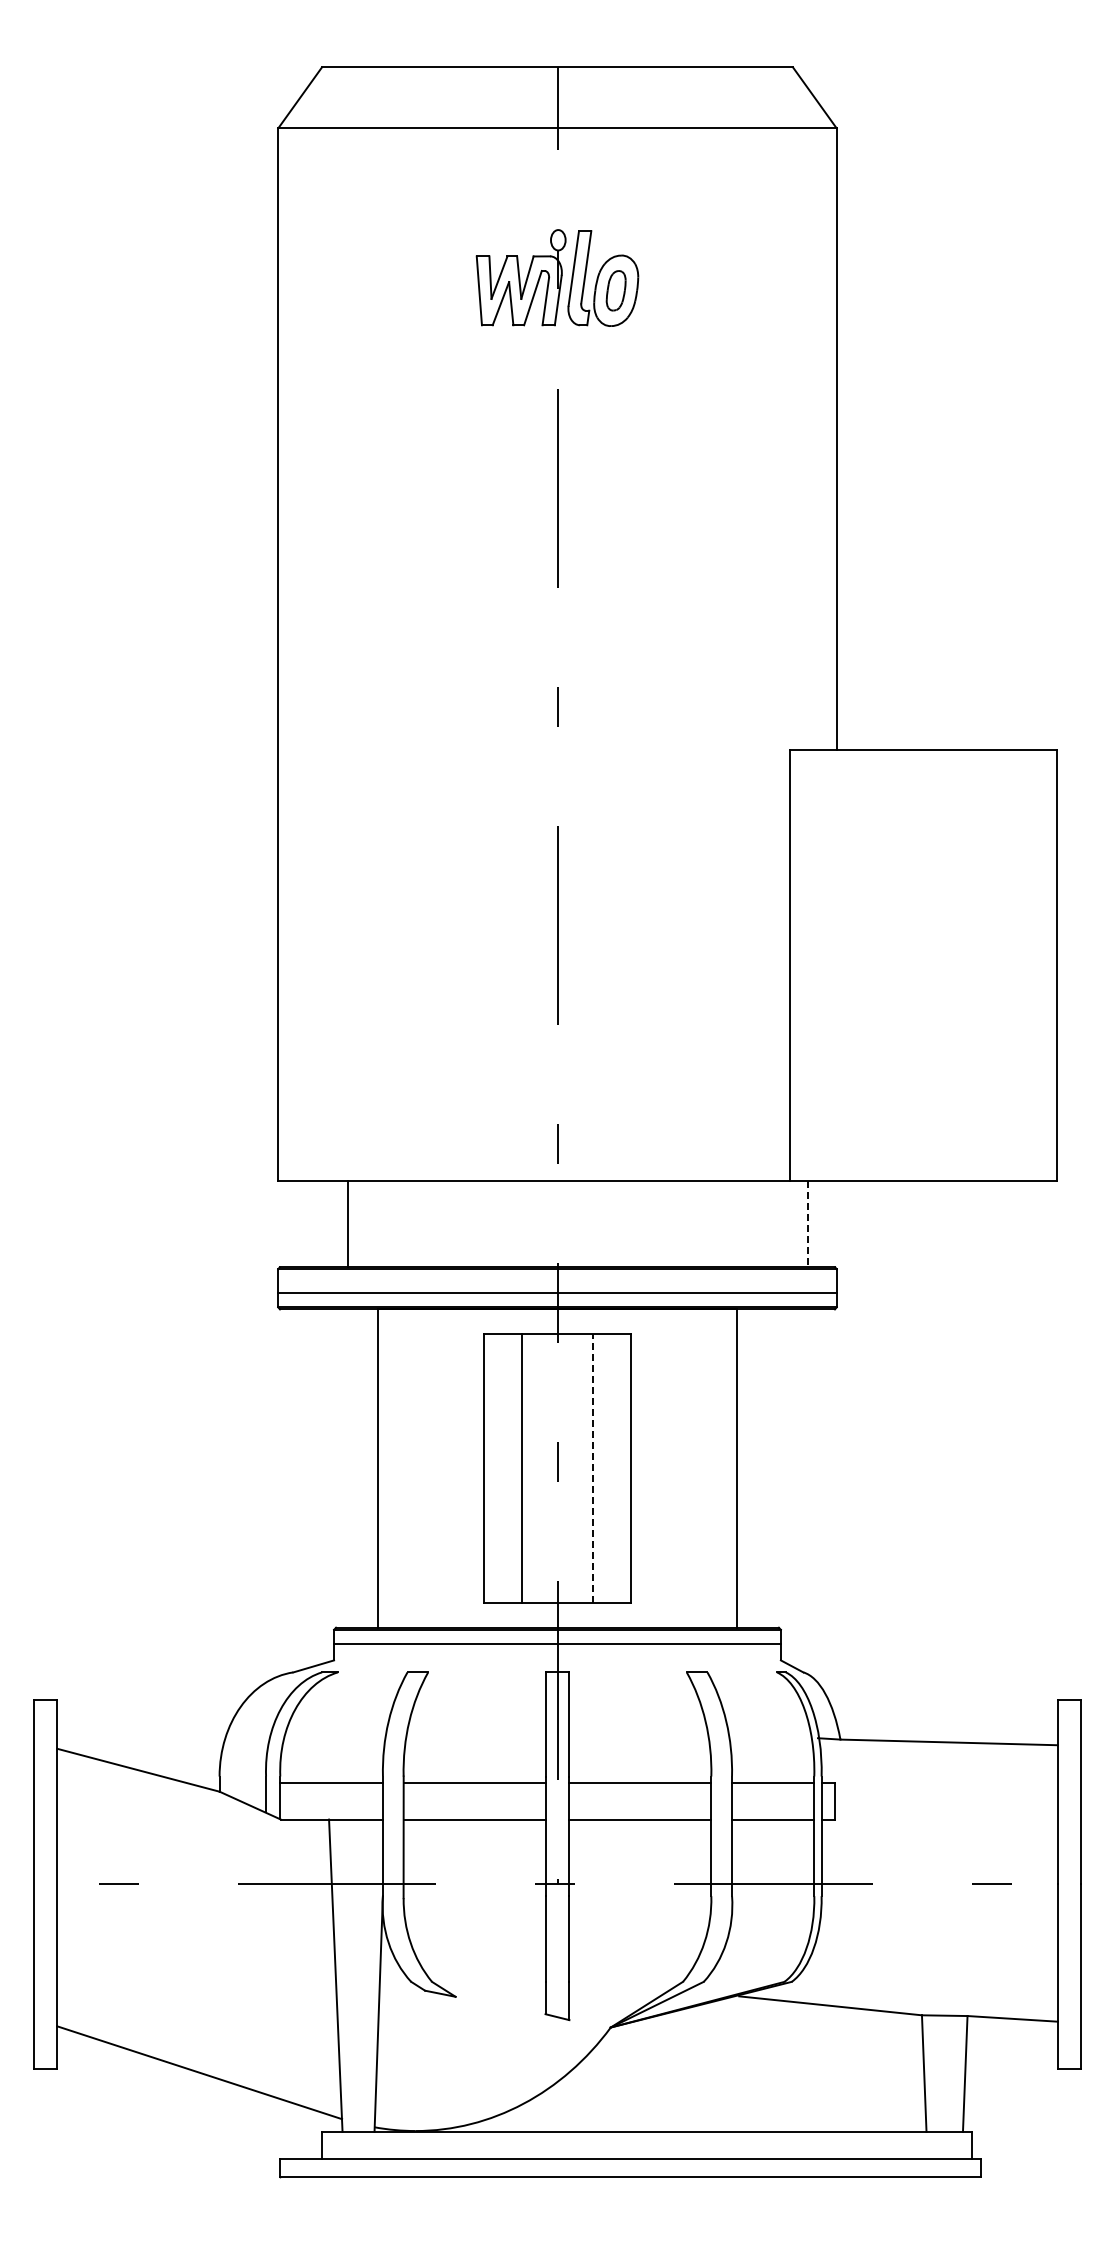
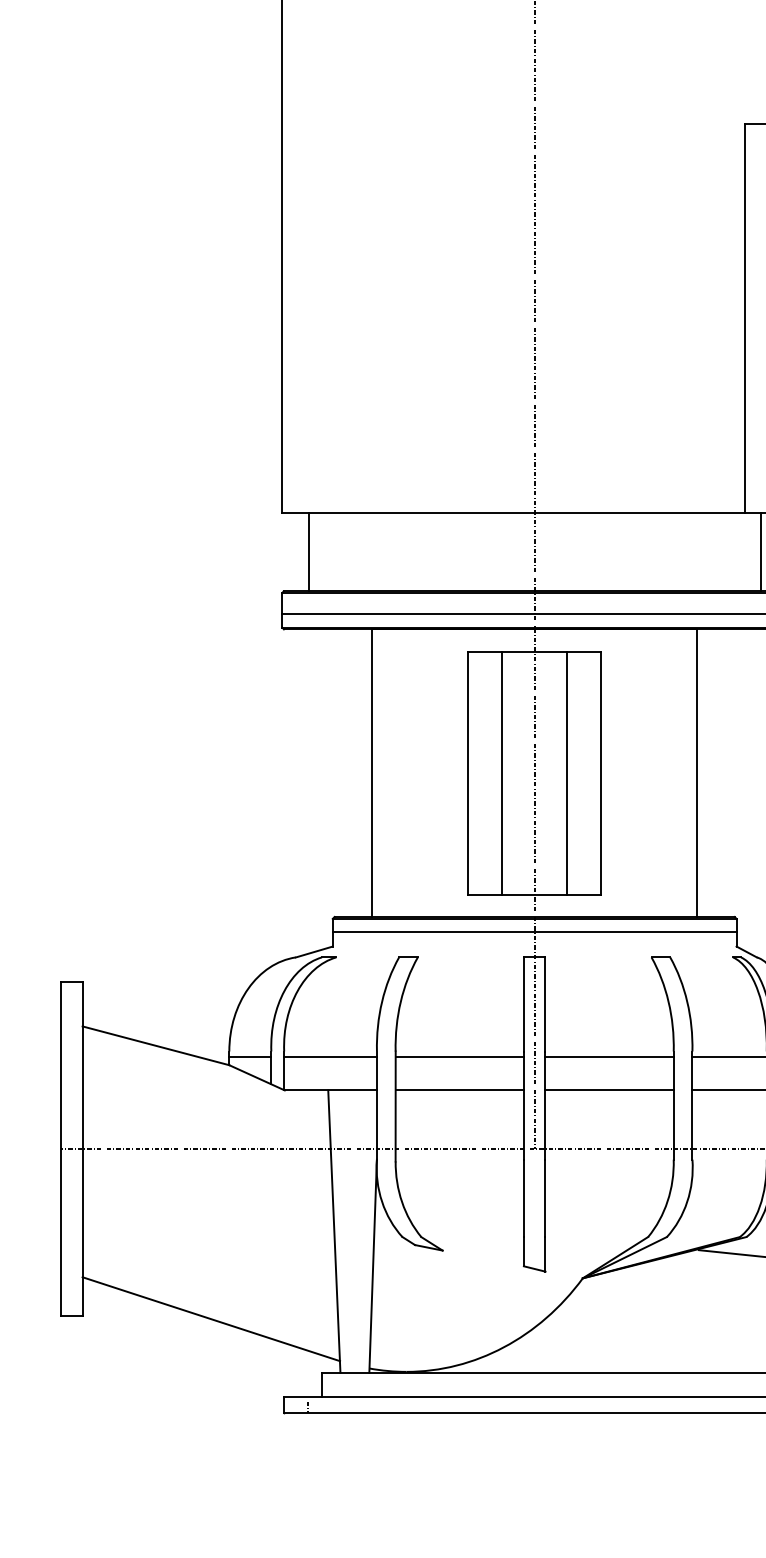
line: (348, 1223) -> (308, 551), moved
line: (807, 1224) -> (760, 552), dashed -> solid
line: (593, 1468) -> (567, 773), dashed -> solid
line: (242, 1782) -> (250, 1056), added

